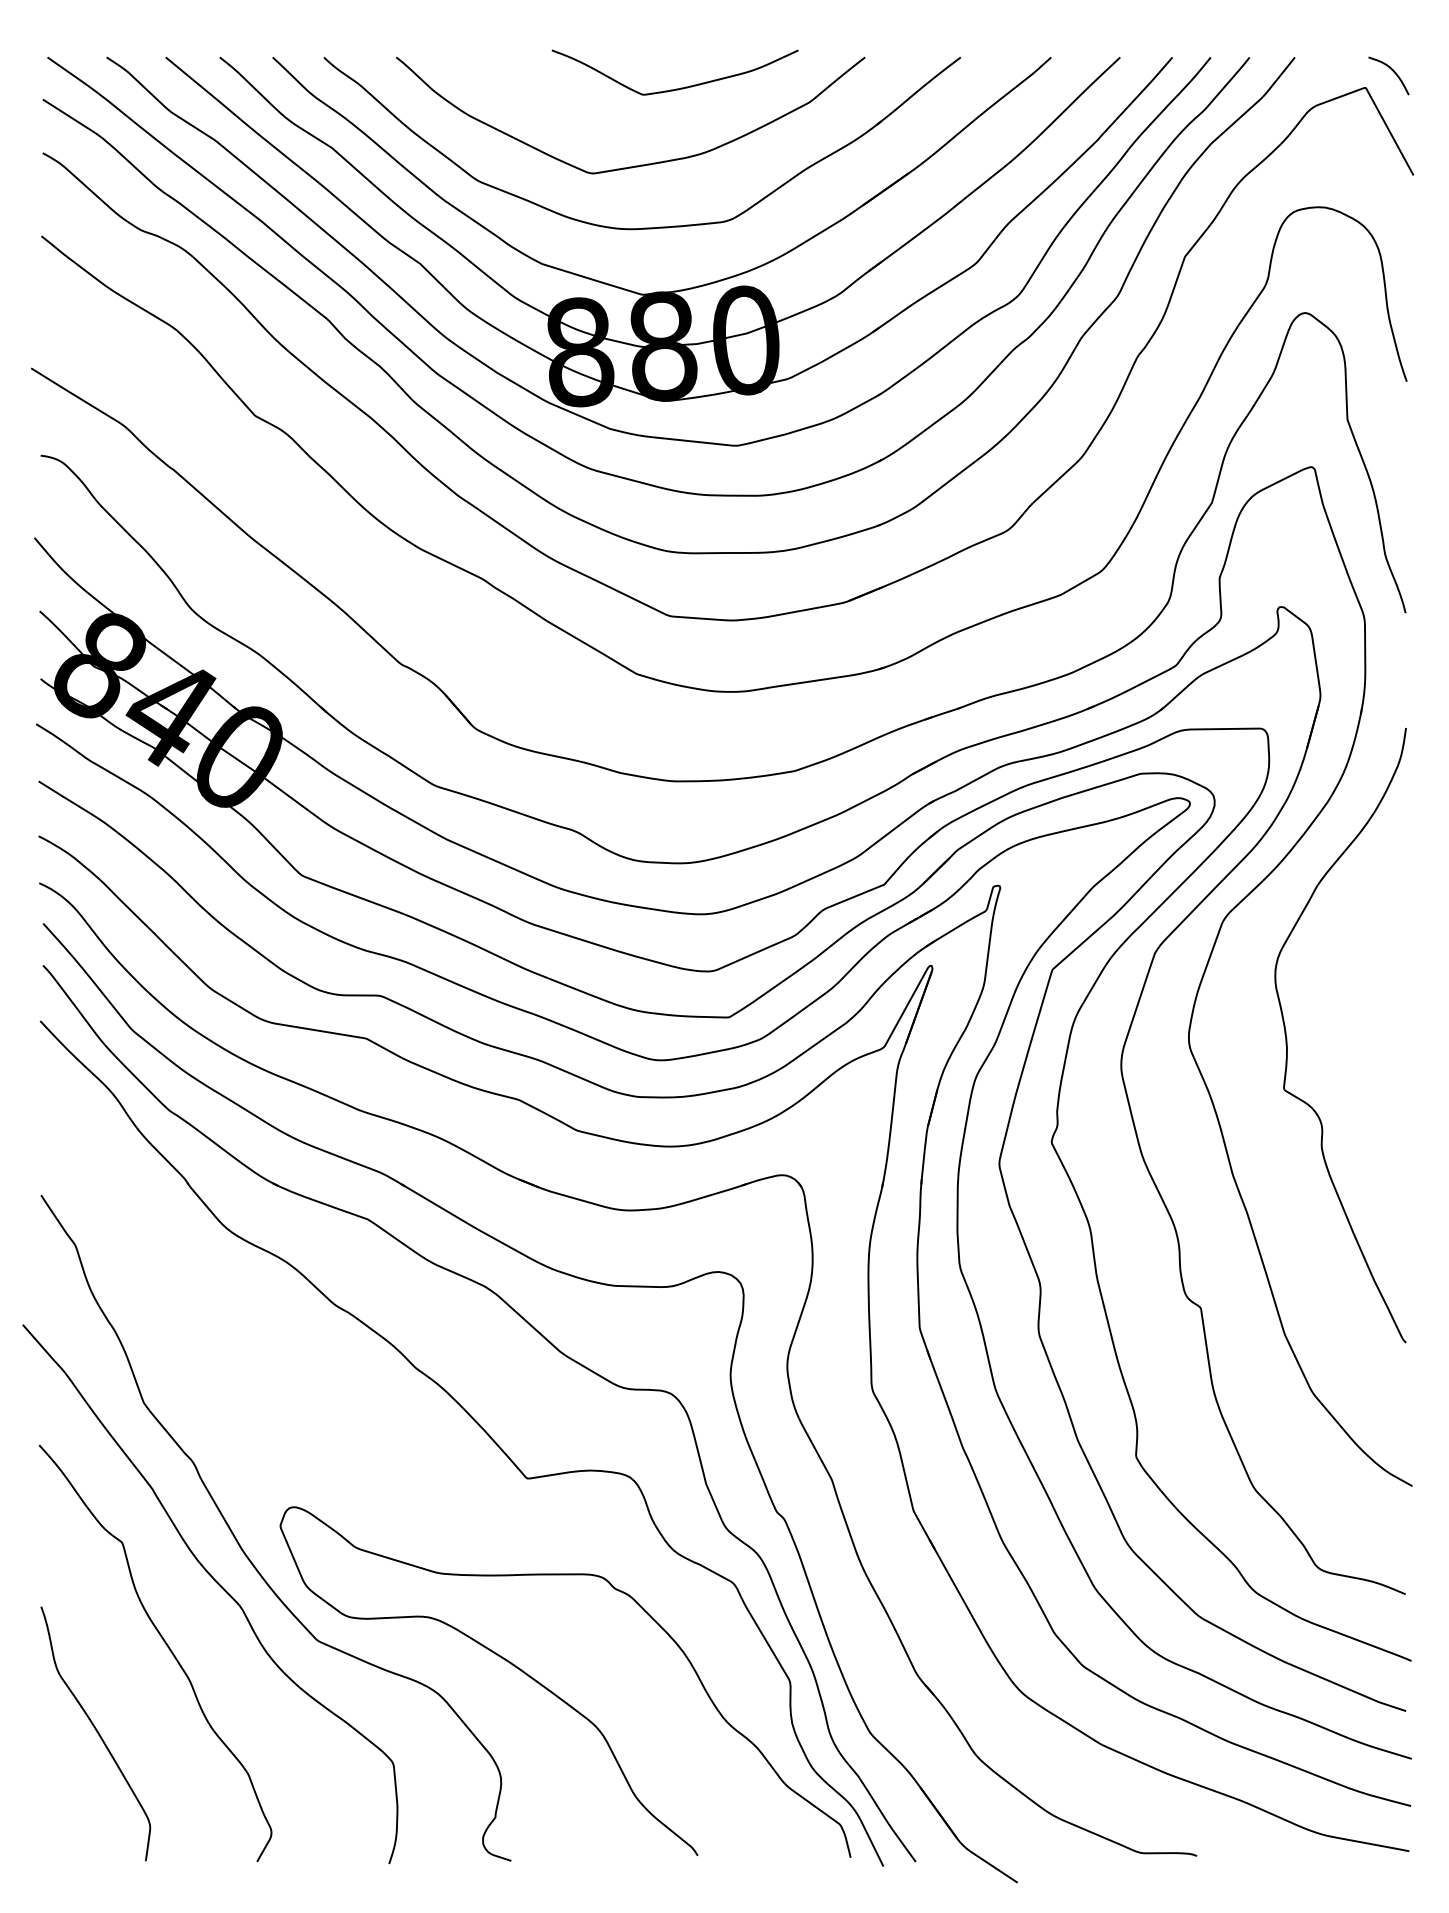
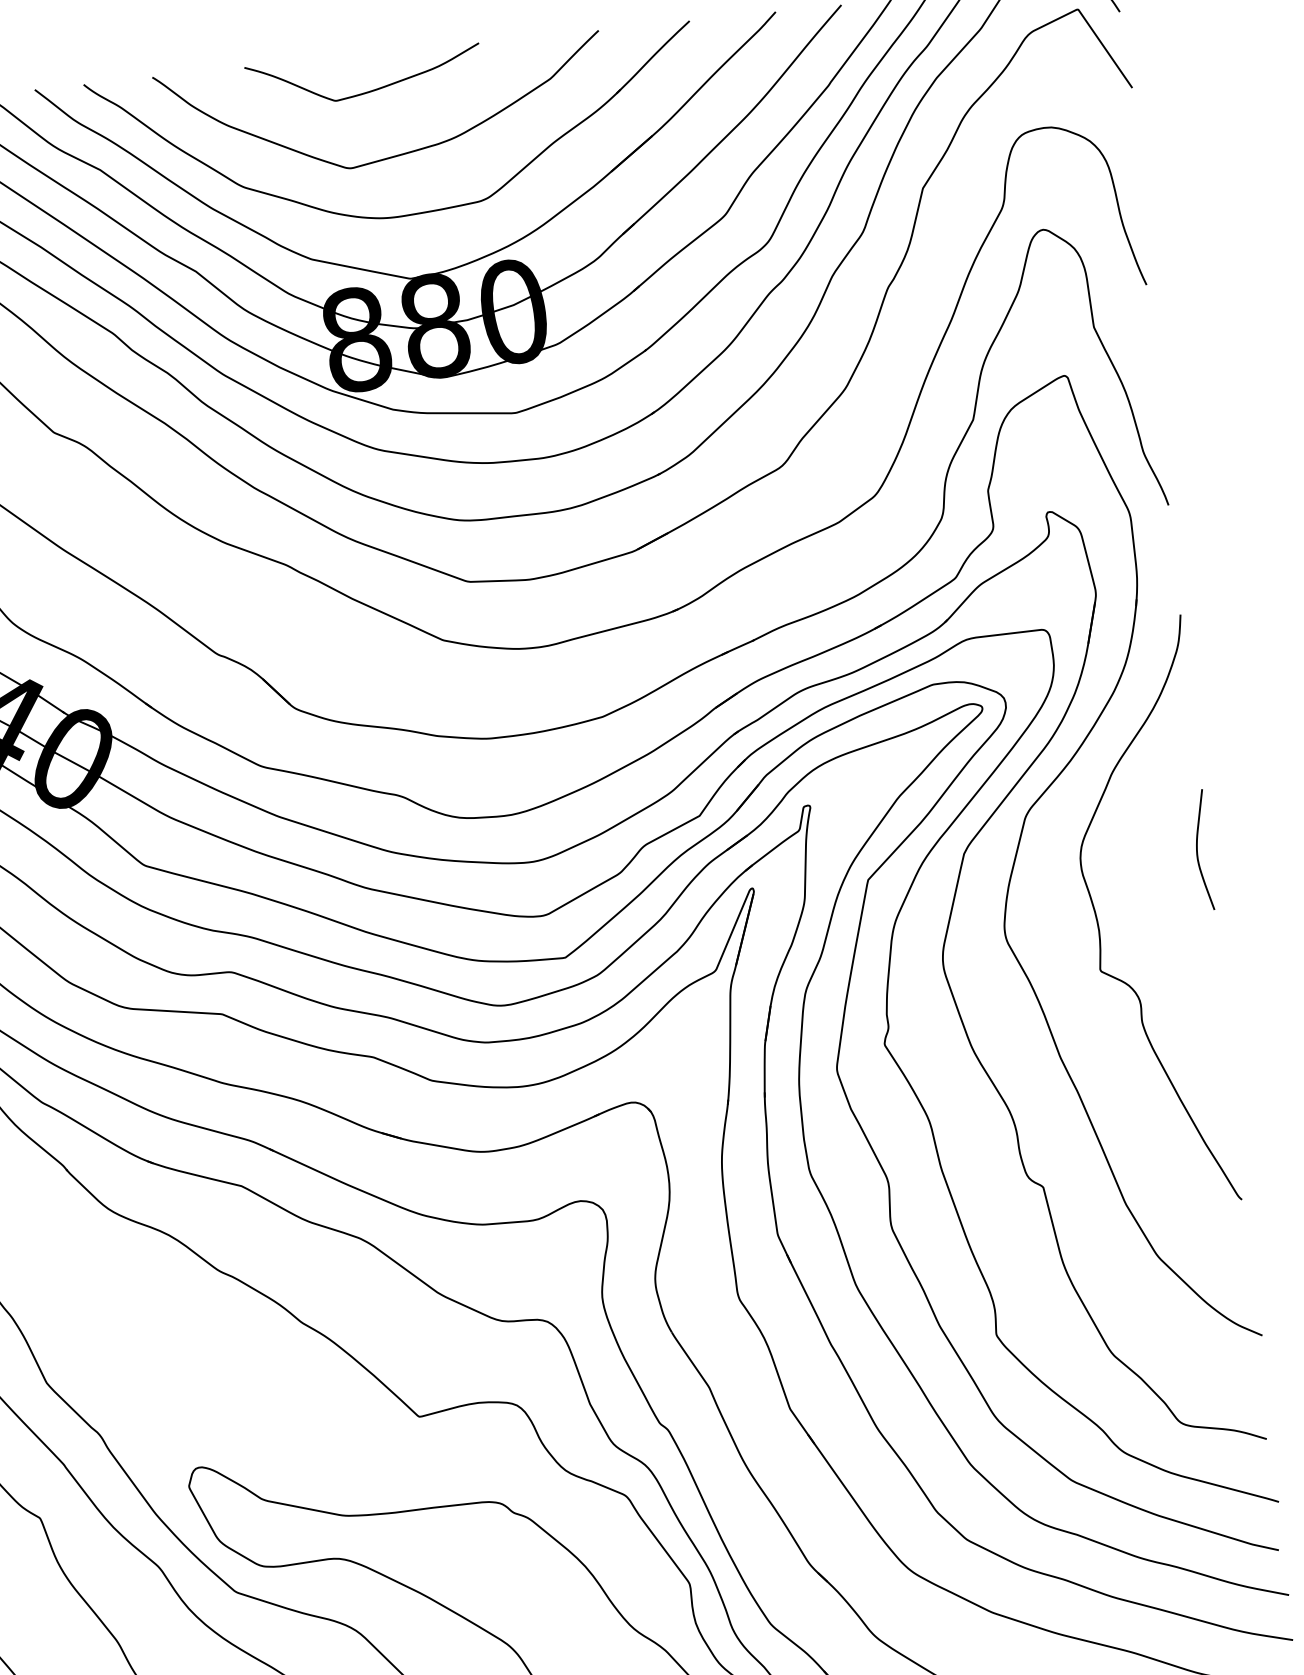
curve: (675, 88) -> (365, 91), moved
curve: (1398, 974) -> (1197, 849), added

